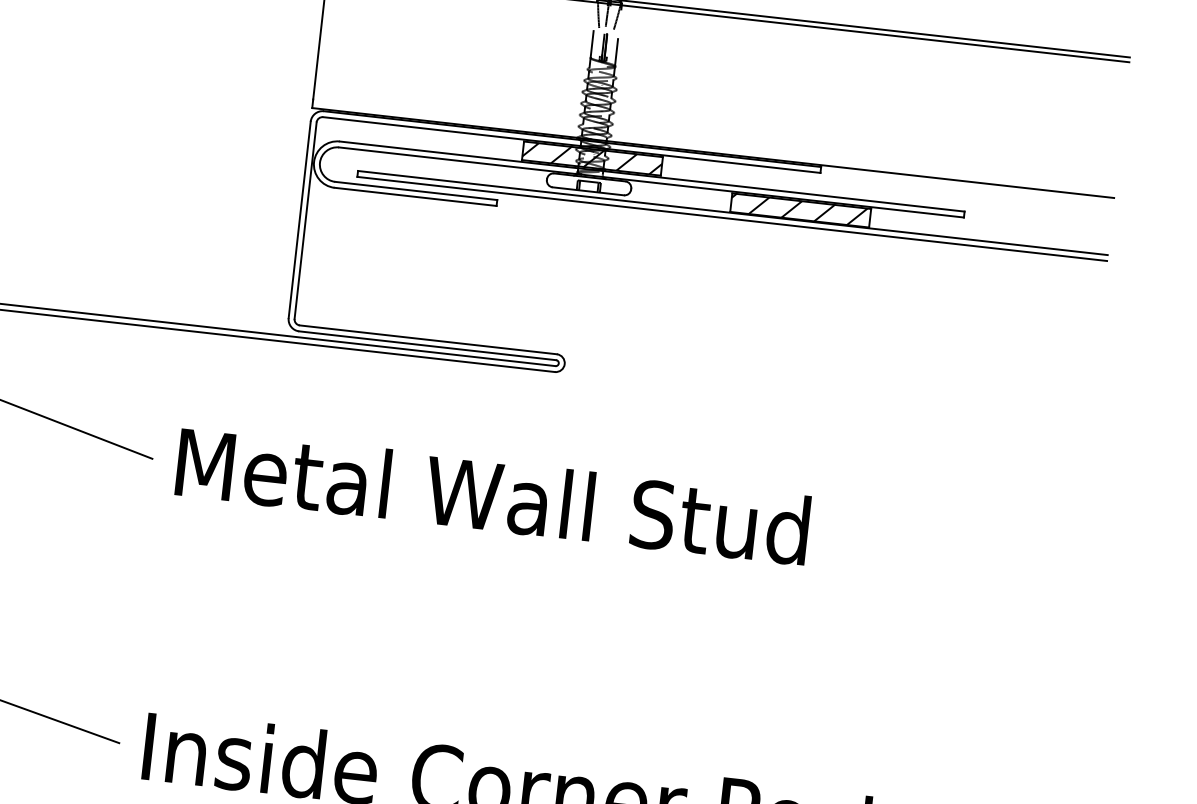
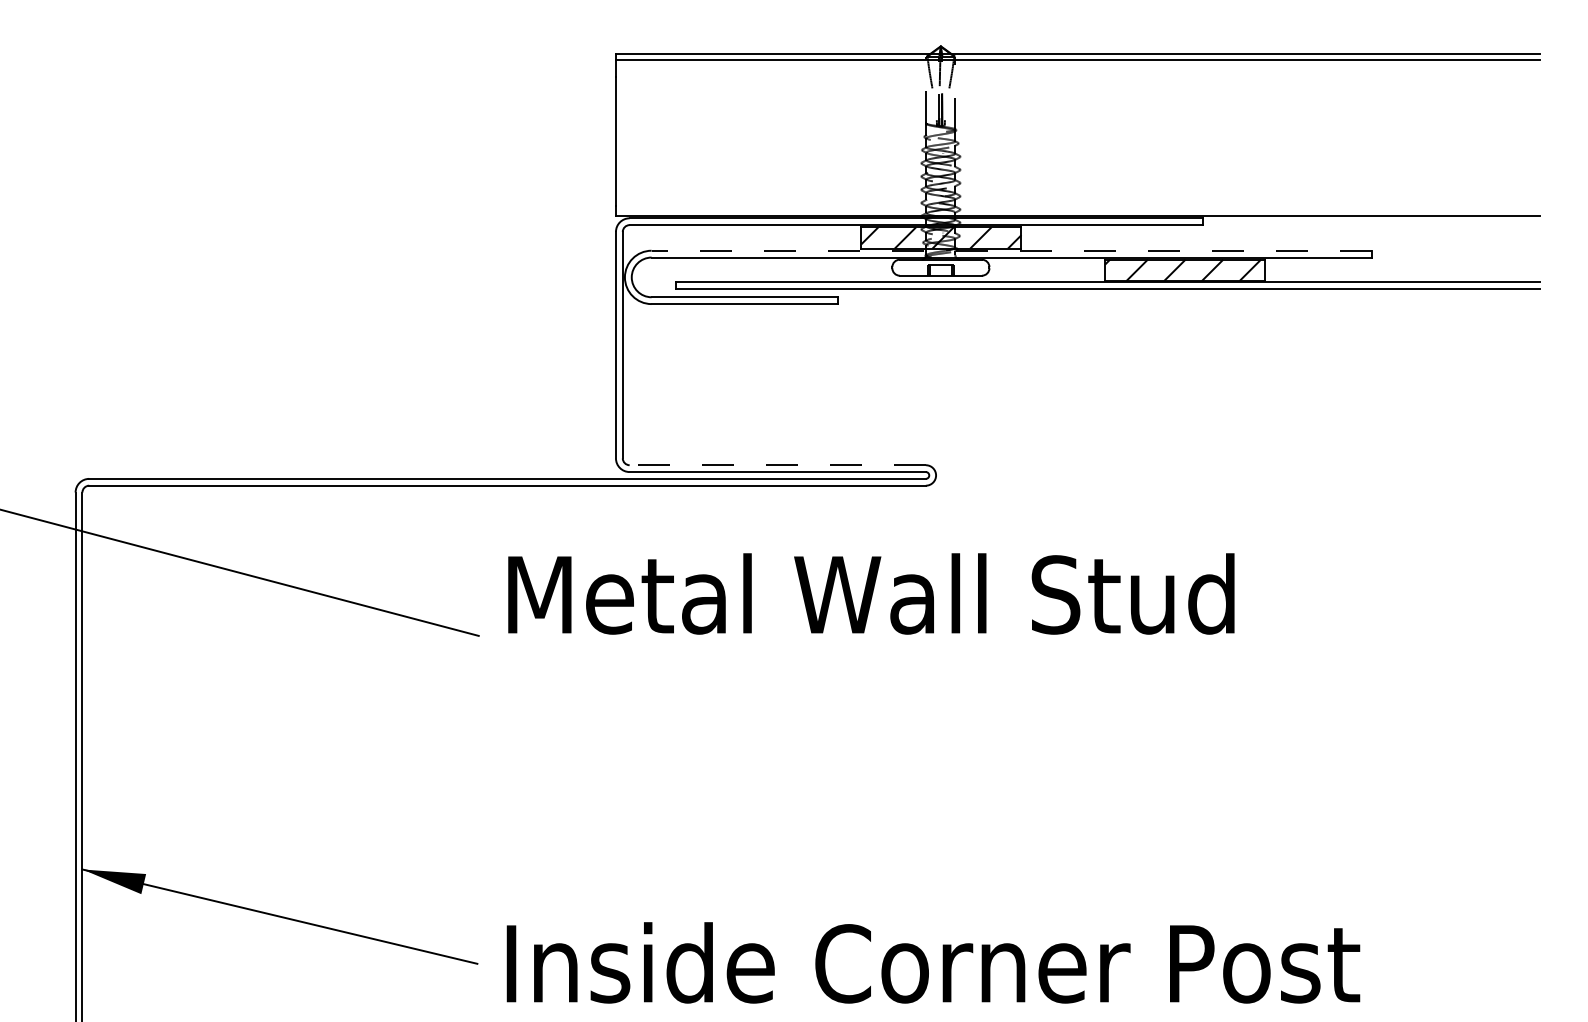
line: (652, 176) -> (1011, 250), solid -> dashed
line: (428, 340) -> (777, 465), solid -> dashed
text: (493, 495) -> (871, 593), moved

